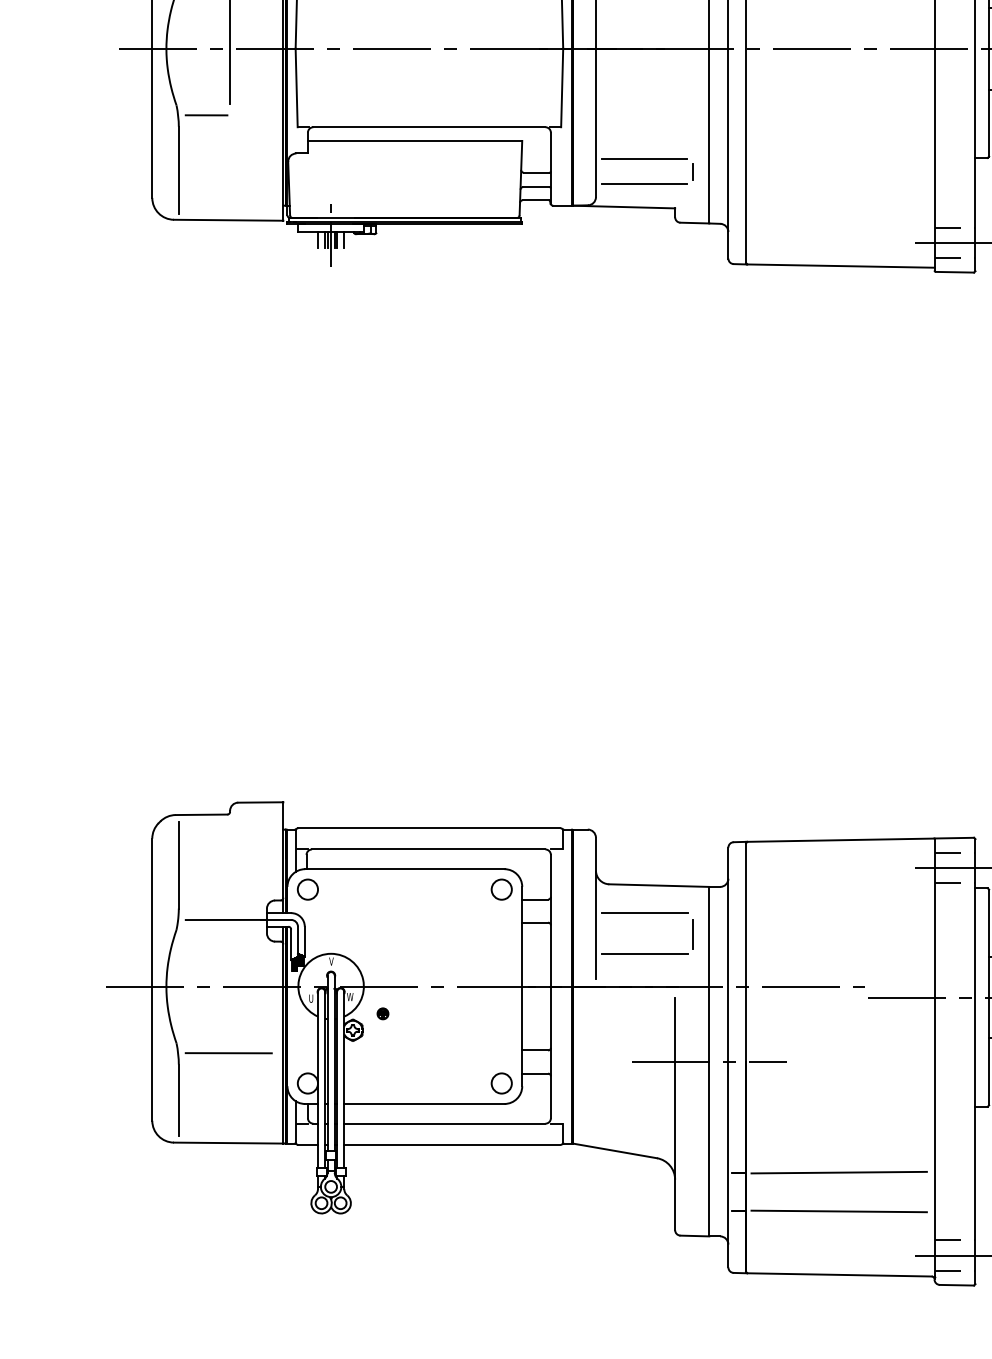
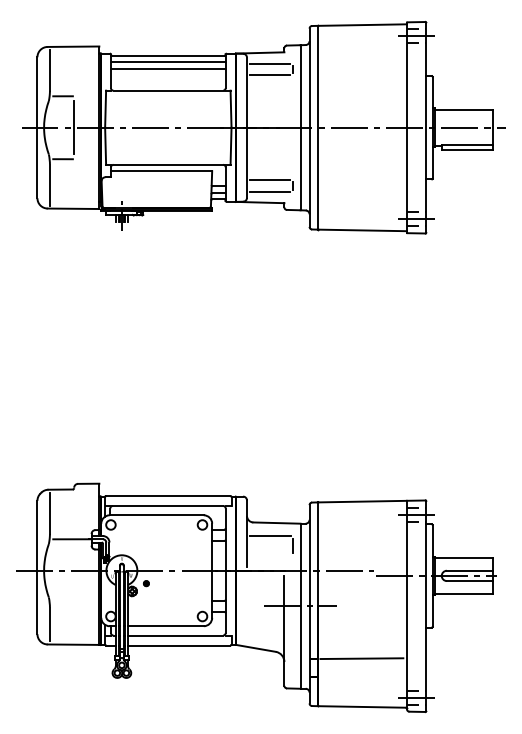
line: (643, 954) -> (269, 555), removed
line: (228, 1053) -> (73, 602), removed
line: (838, 1210) -> (361, 676), removed

